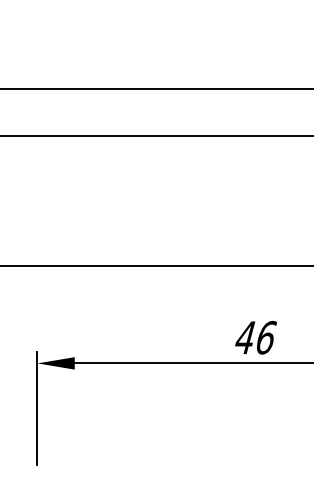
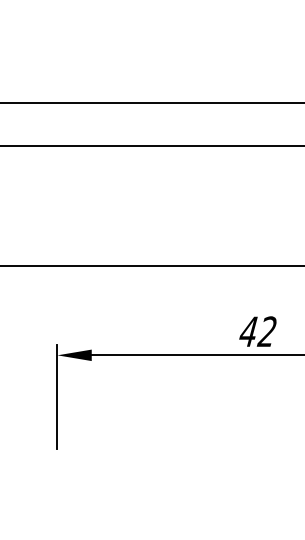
text: (264, 337) -> (266, 331), 46 -> 42

